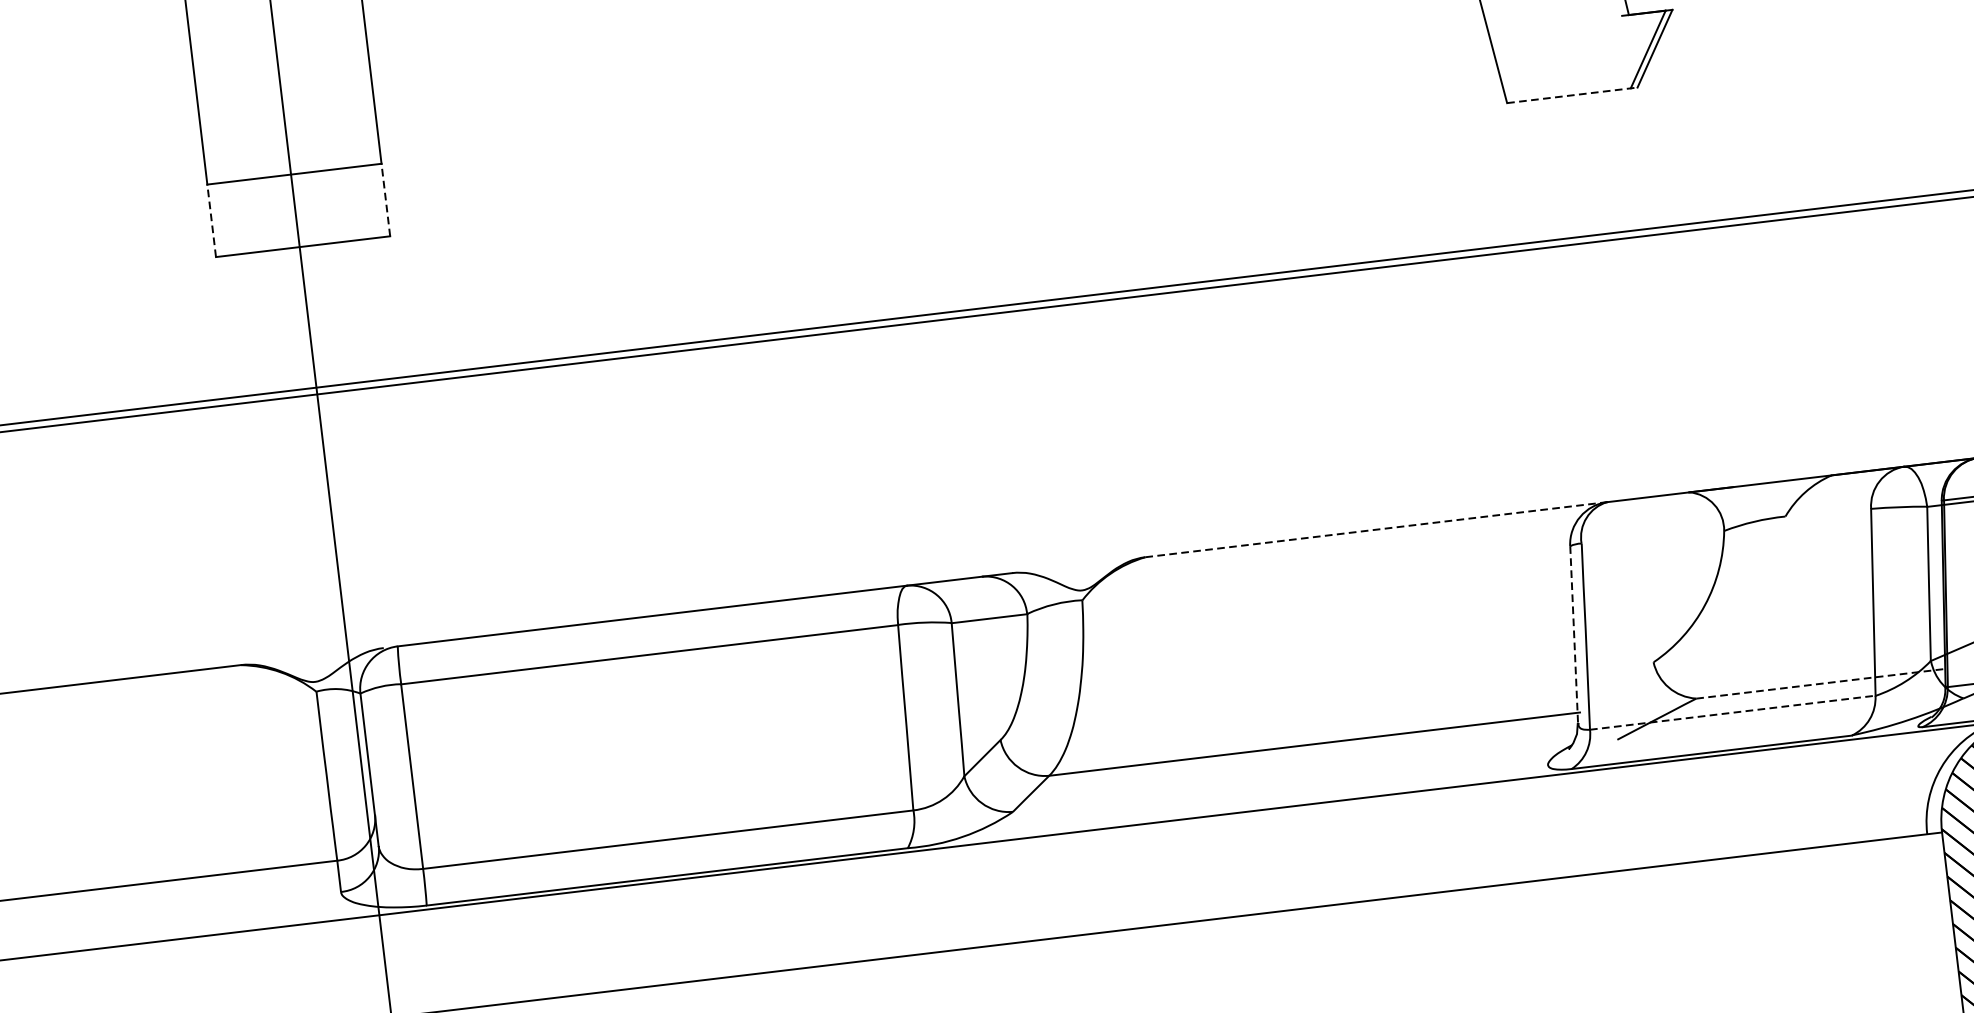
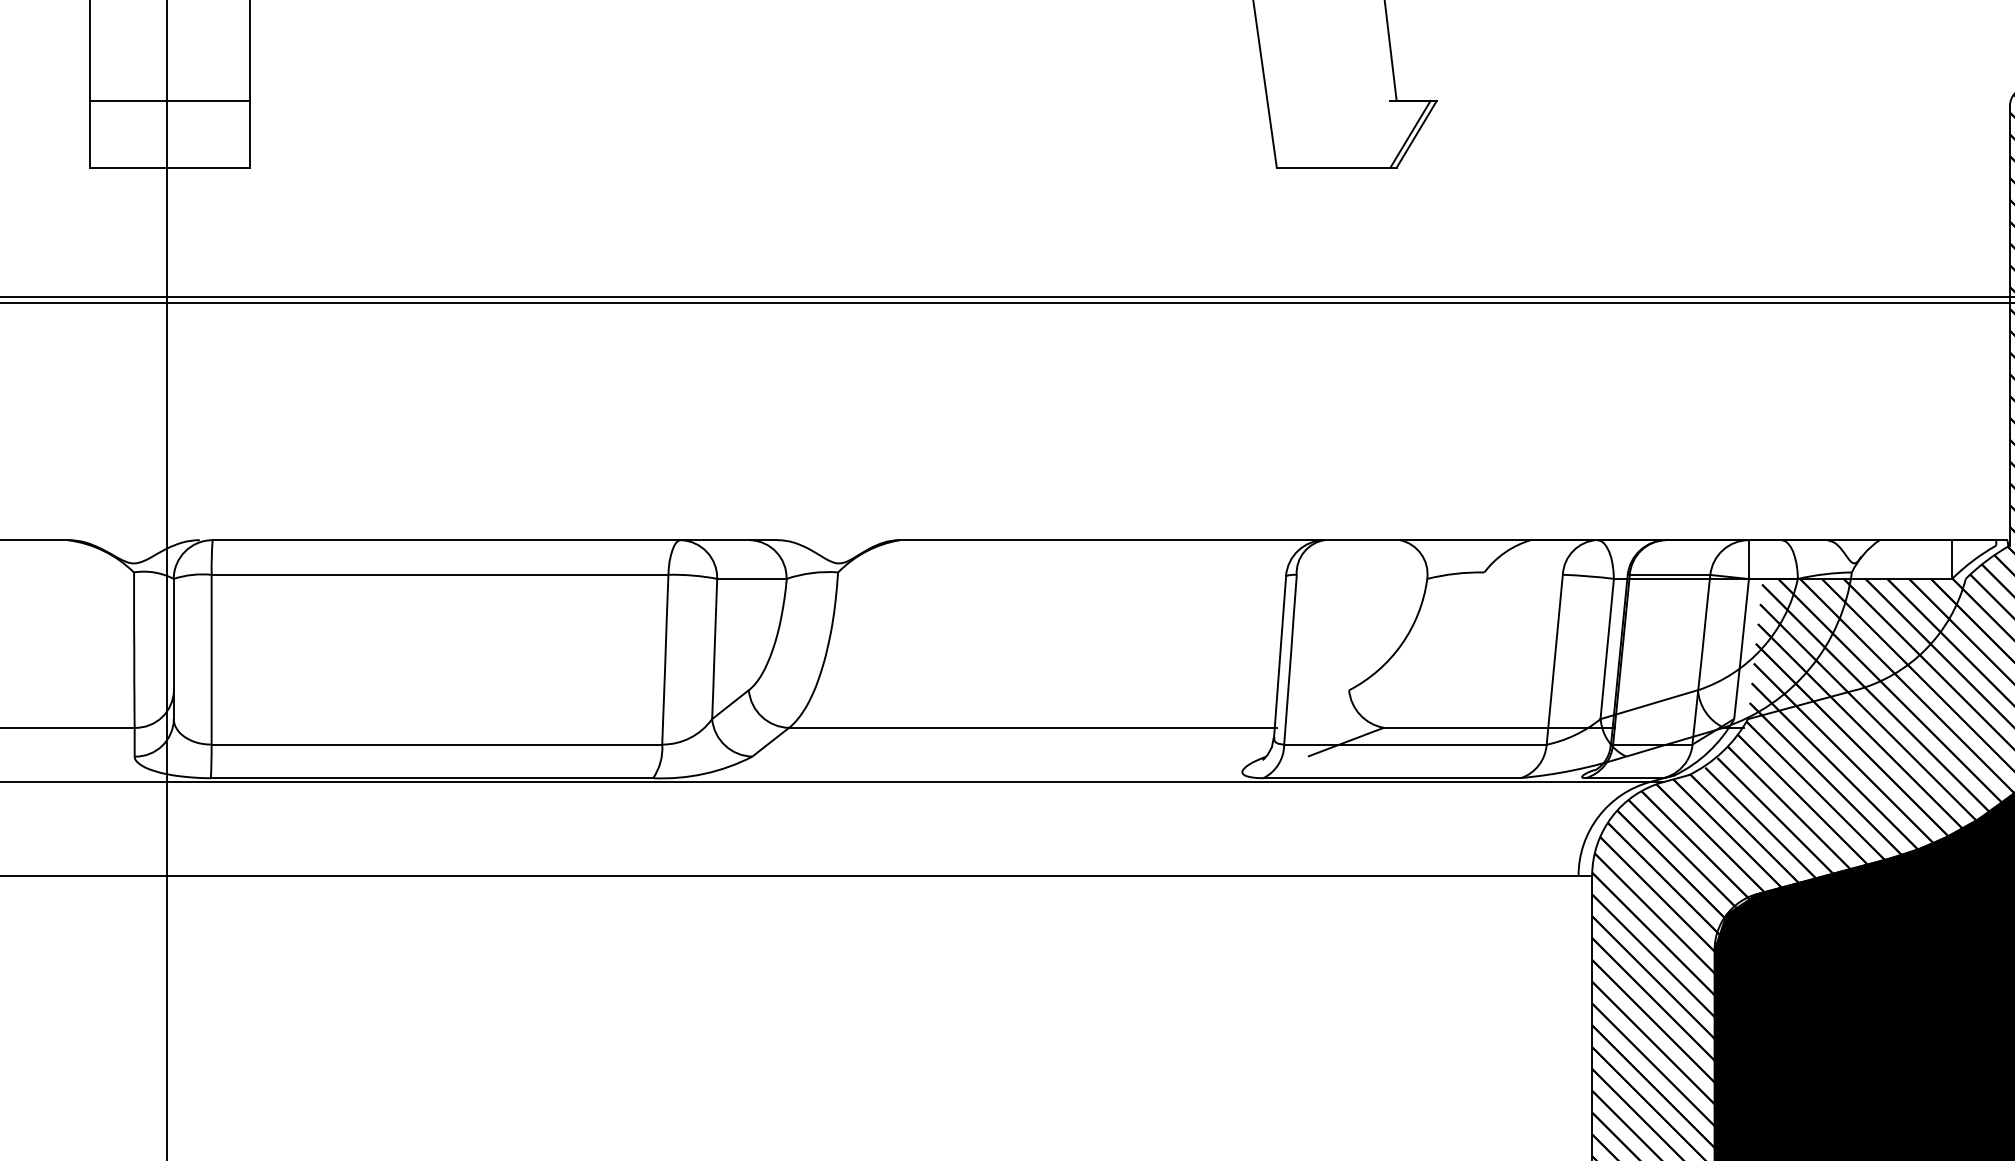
line: (1572, 95) -> (1336, 167), dashed -> solid
line: (386, 199) -> (250, 133), dashed -> solid
line: (211, 219) -> (89, 133), dashed -> solid
line: (1376, 530) -> (1112, 540), dashed -> solid
line: (1574, 634) -> (1280, 656), dashed -> solid
line: (1822, 683) -> (1499, 727), dashed -> solid
line: (1732, 712) -> (1415, 744), dashed -> solid

